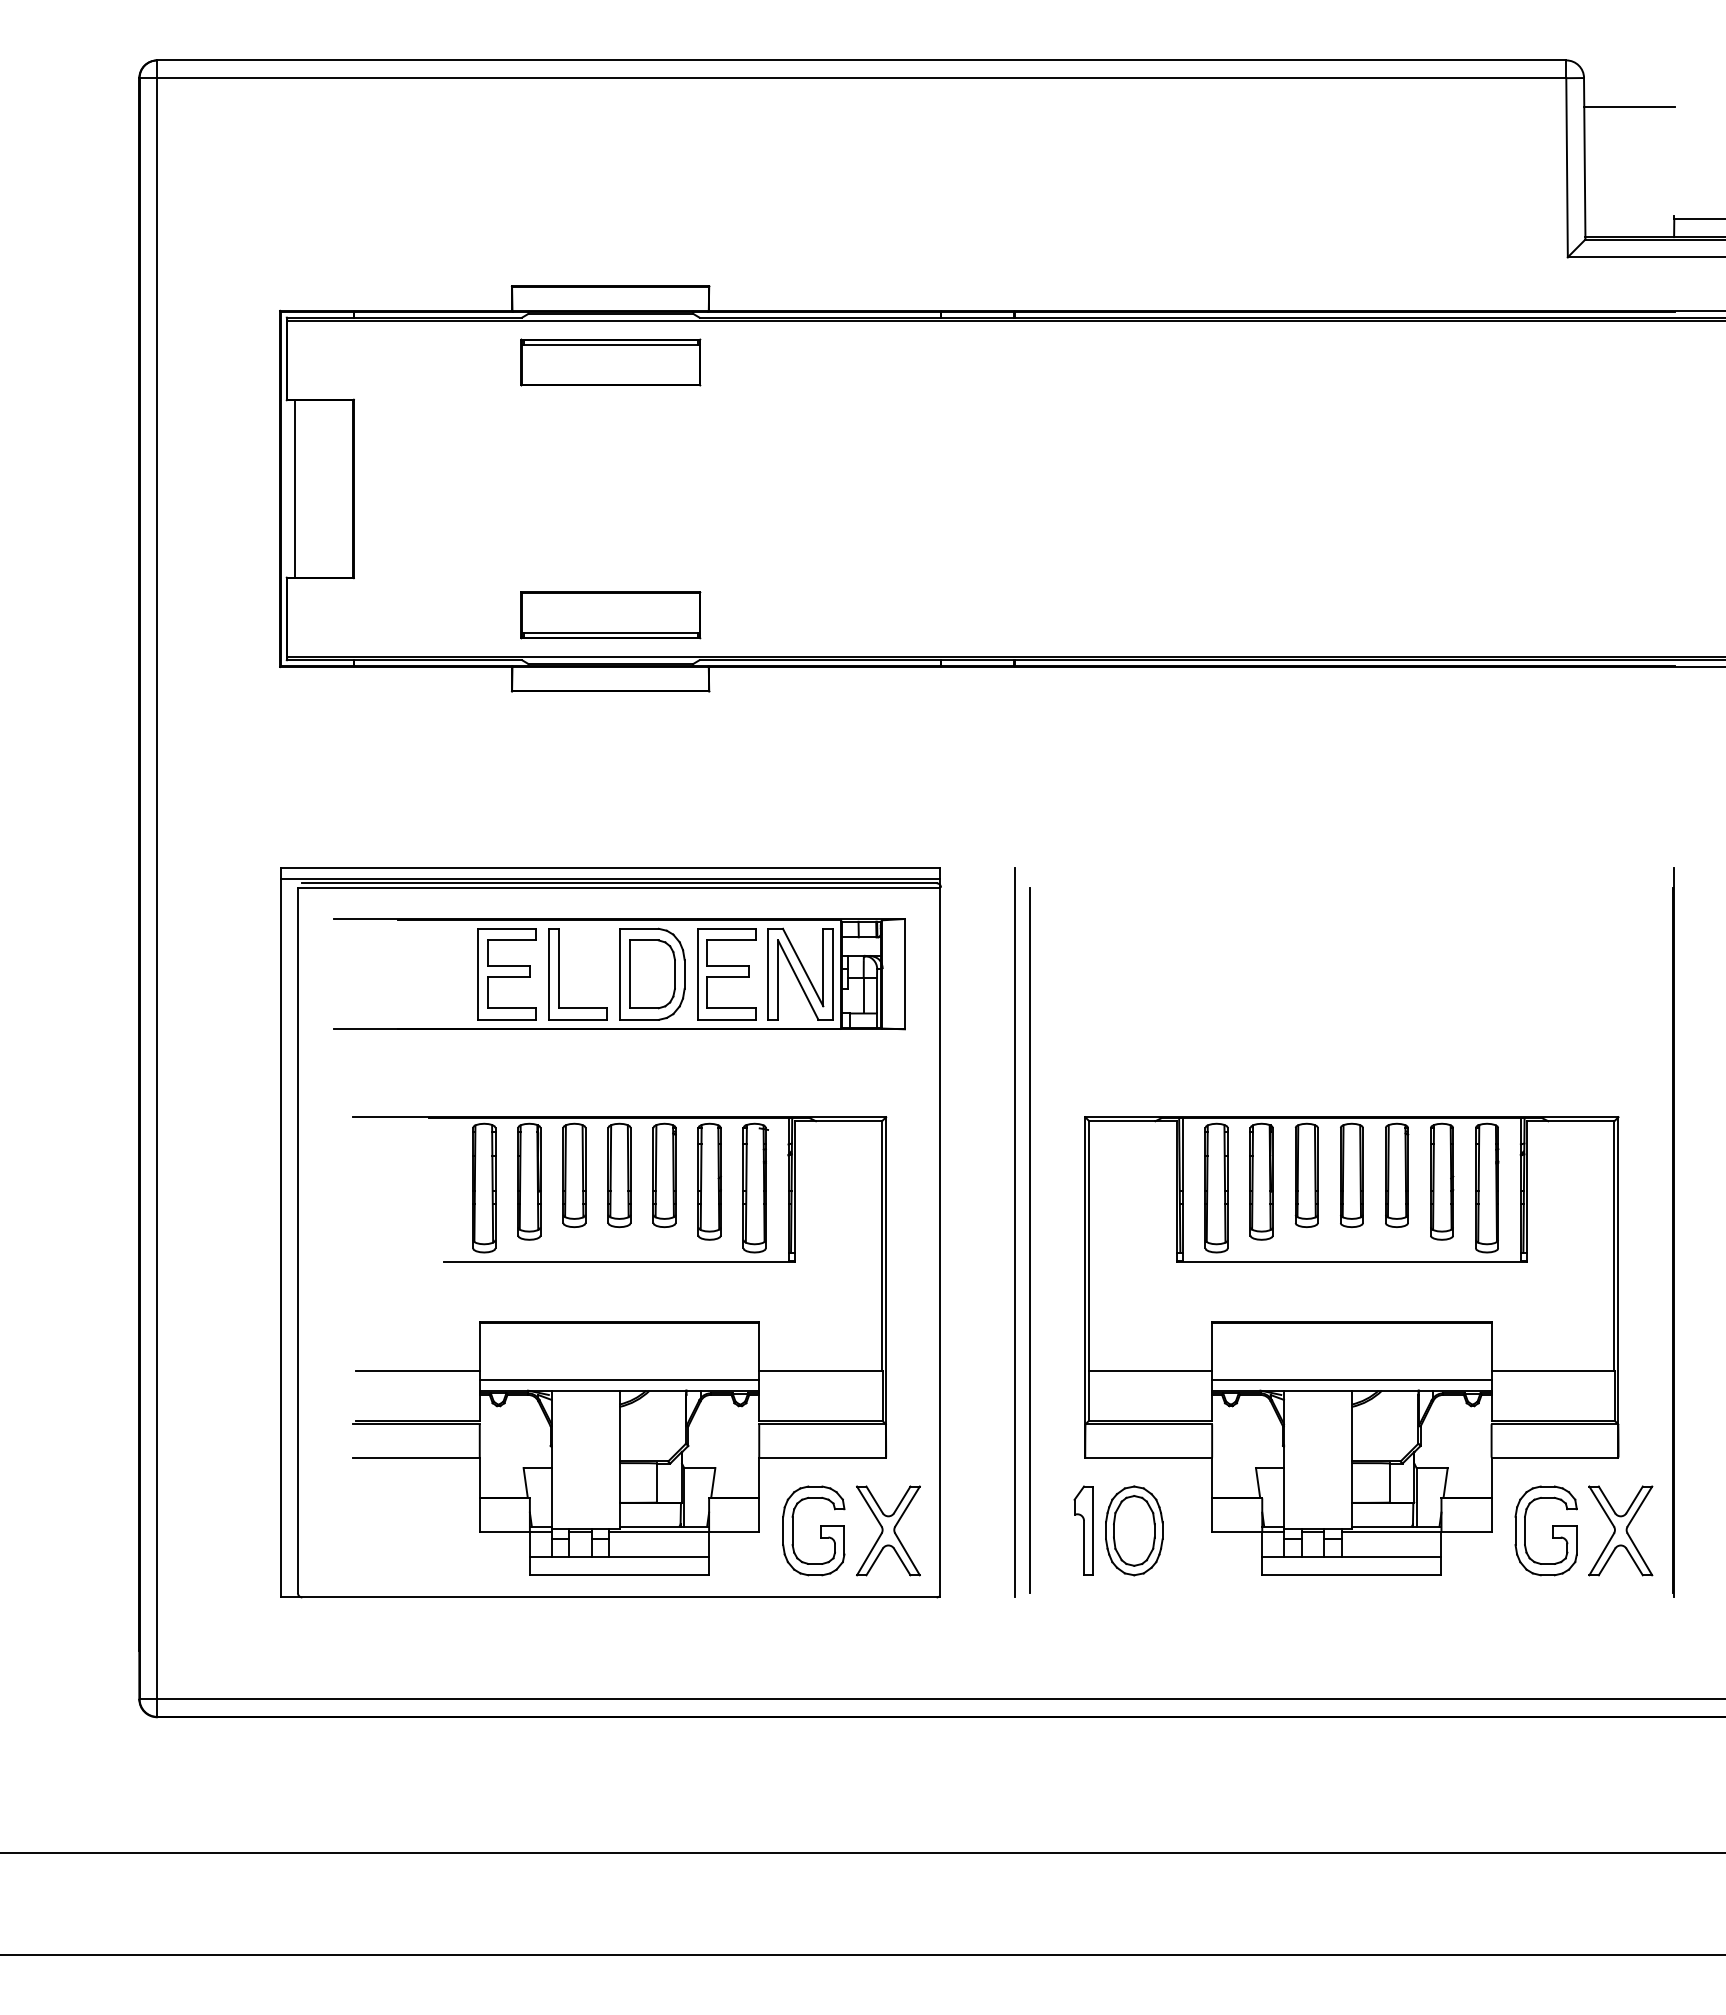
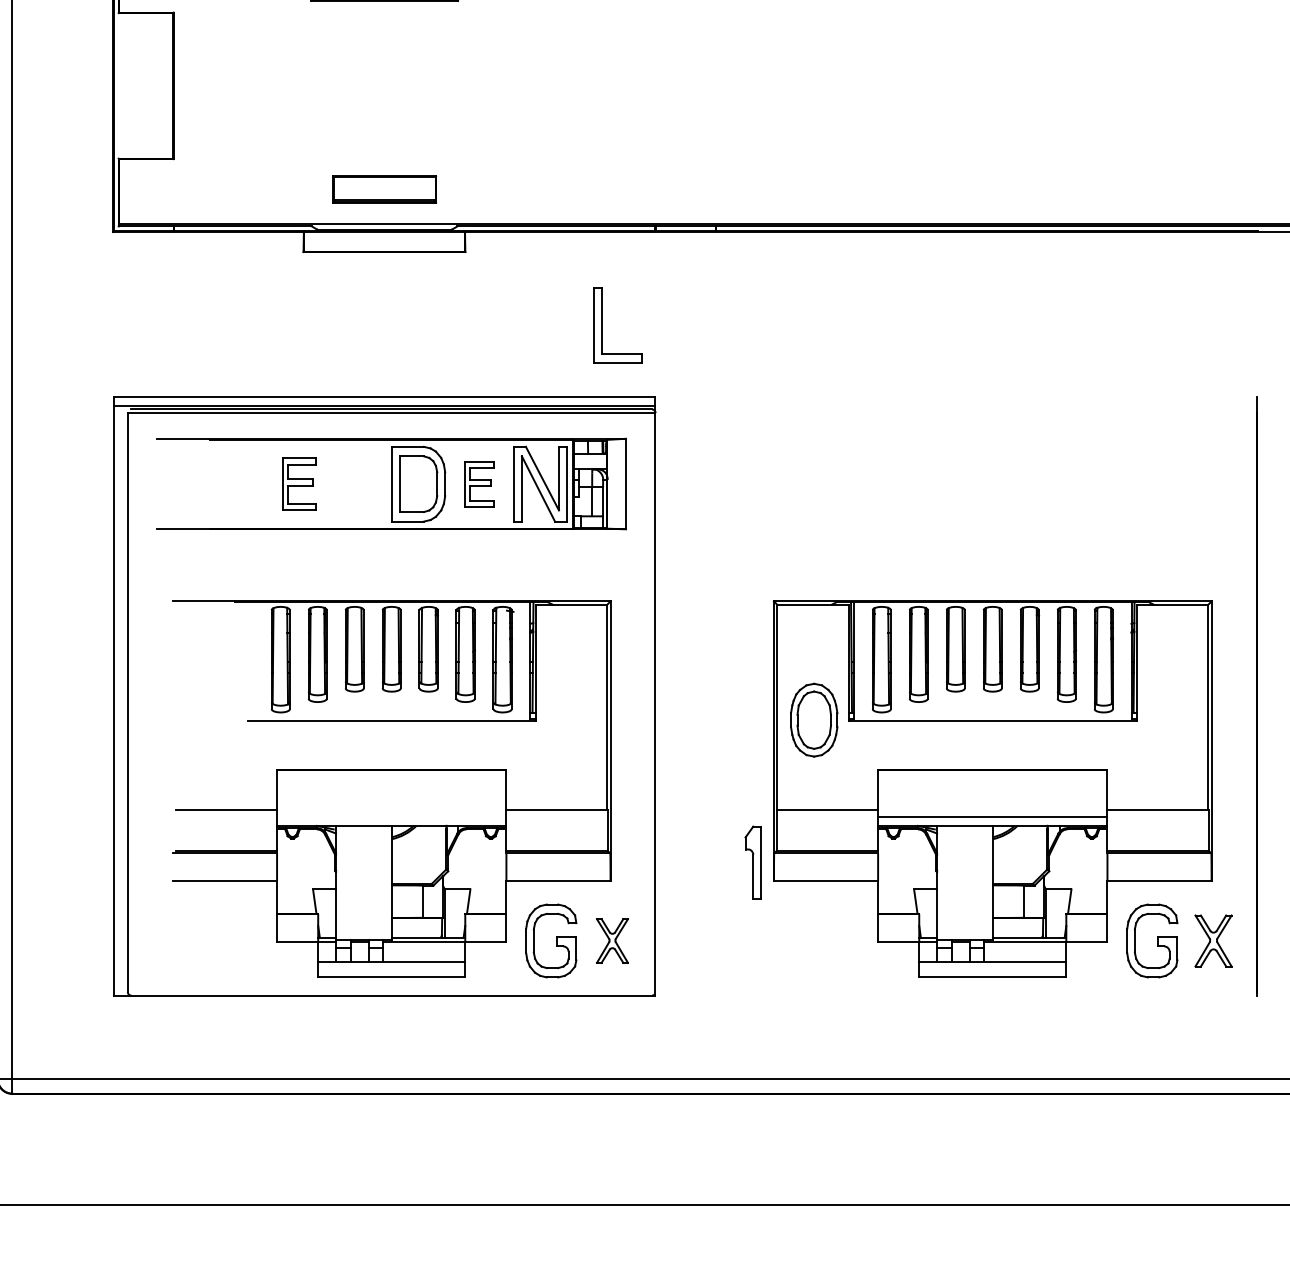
line: (294, 488) -> (125, 85), removed
part: (610, 615) -> (384, 189), size x0.7
part: (506, 974) -> (299, 484), size x0.7
part: (559, 974) -> (602, 325), moved
part: (726, 974) -> (479, 484), size x0.6
line: (1015, 1232) -> (716, 696), removed
line: (1029, 1240) -> (728, 702), removed
line: (619, 1379) -> (391, 816), removed
part: (888, 1530) -> (612, 940), size x0.6
part: (1083, 1530) -> (752, 862), moved
part: (1134, 1530) -> (814, 719), moved
part: (1620, 1530) -> (1213, 940), size x0.7

